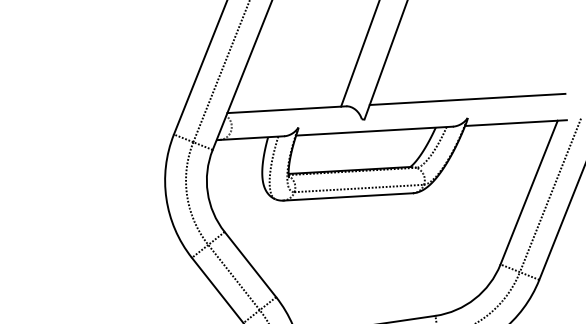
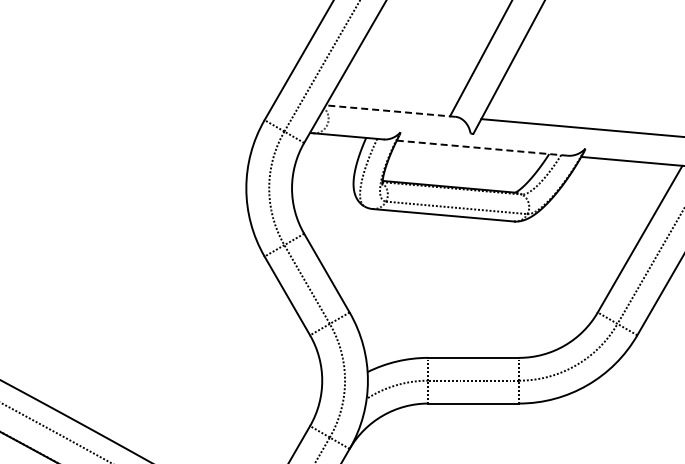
line: (286, 110) -> (390, 111), solid -> dashed
line: (374, 131) -> (482, 148), solid -> dashed

